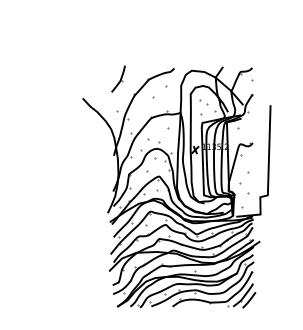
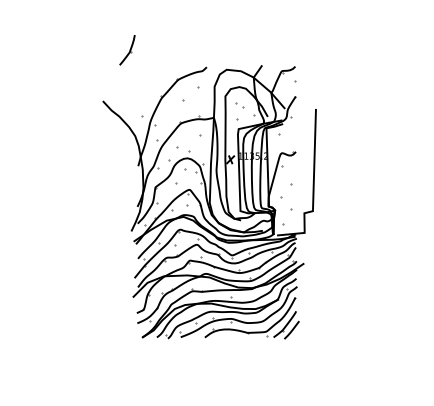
part: (118, 79) -> (127, 50), moved

